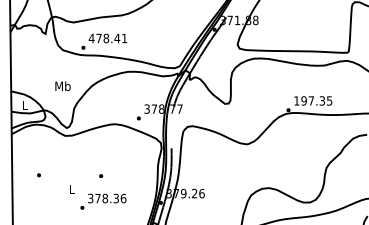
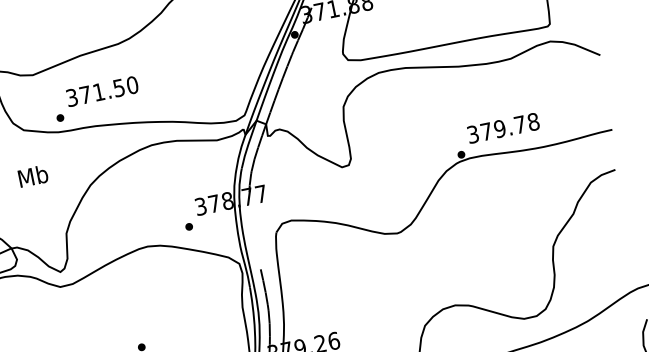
text: (107, 38) -> (101, 91), 478.41 -> 371.50
text: (62, 86) -> (32, 176), moved
text: (313, 100) -> (503, 127), 197.35 -> 379.78

